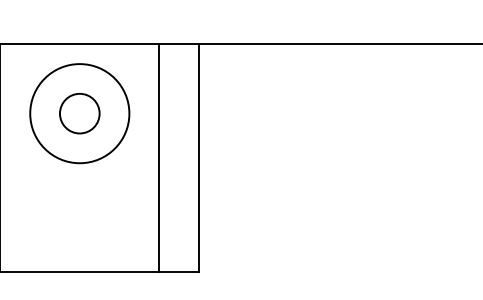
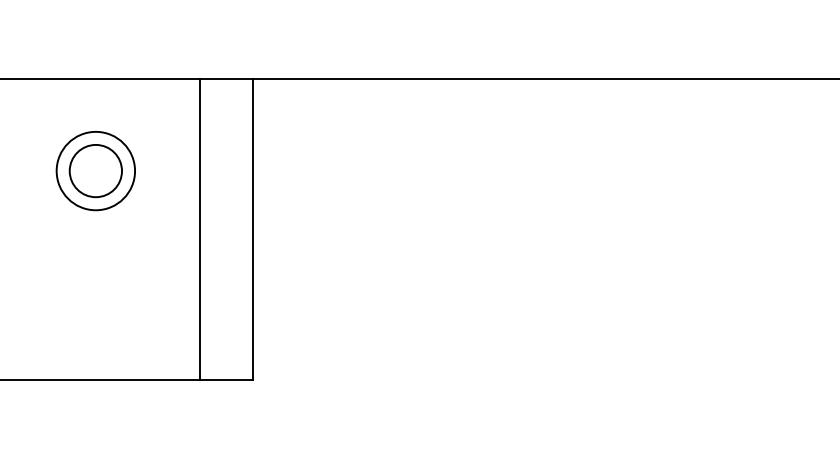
circle: (79, 113) -> (95, 170), size x0.6

